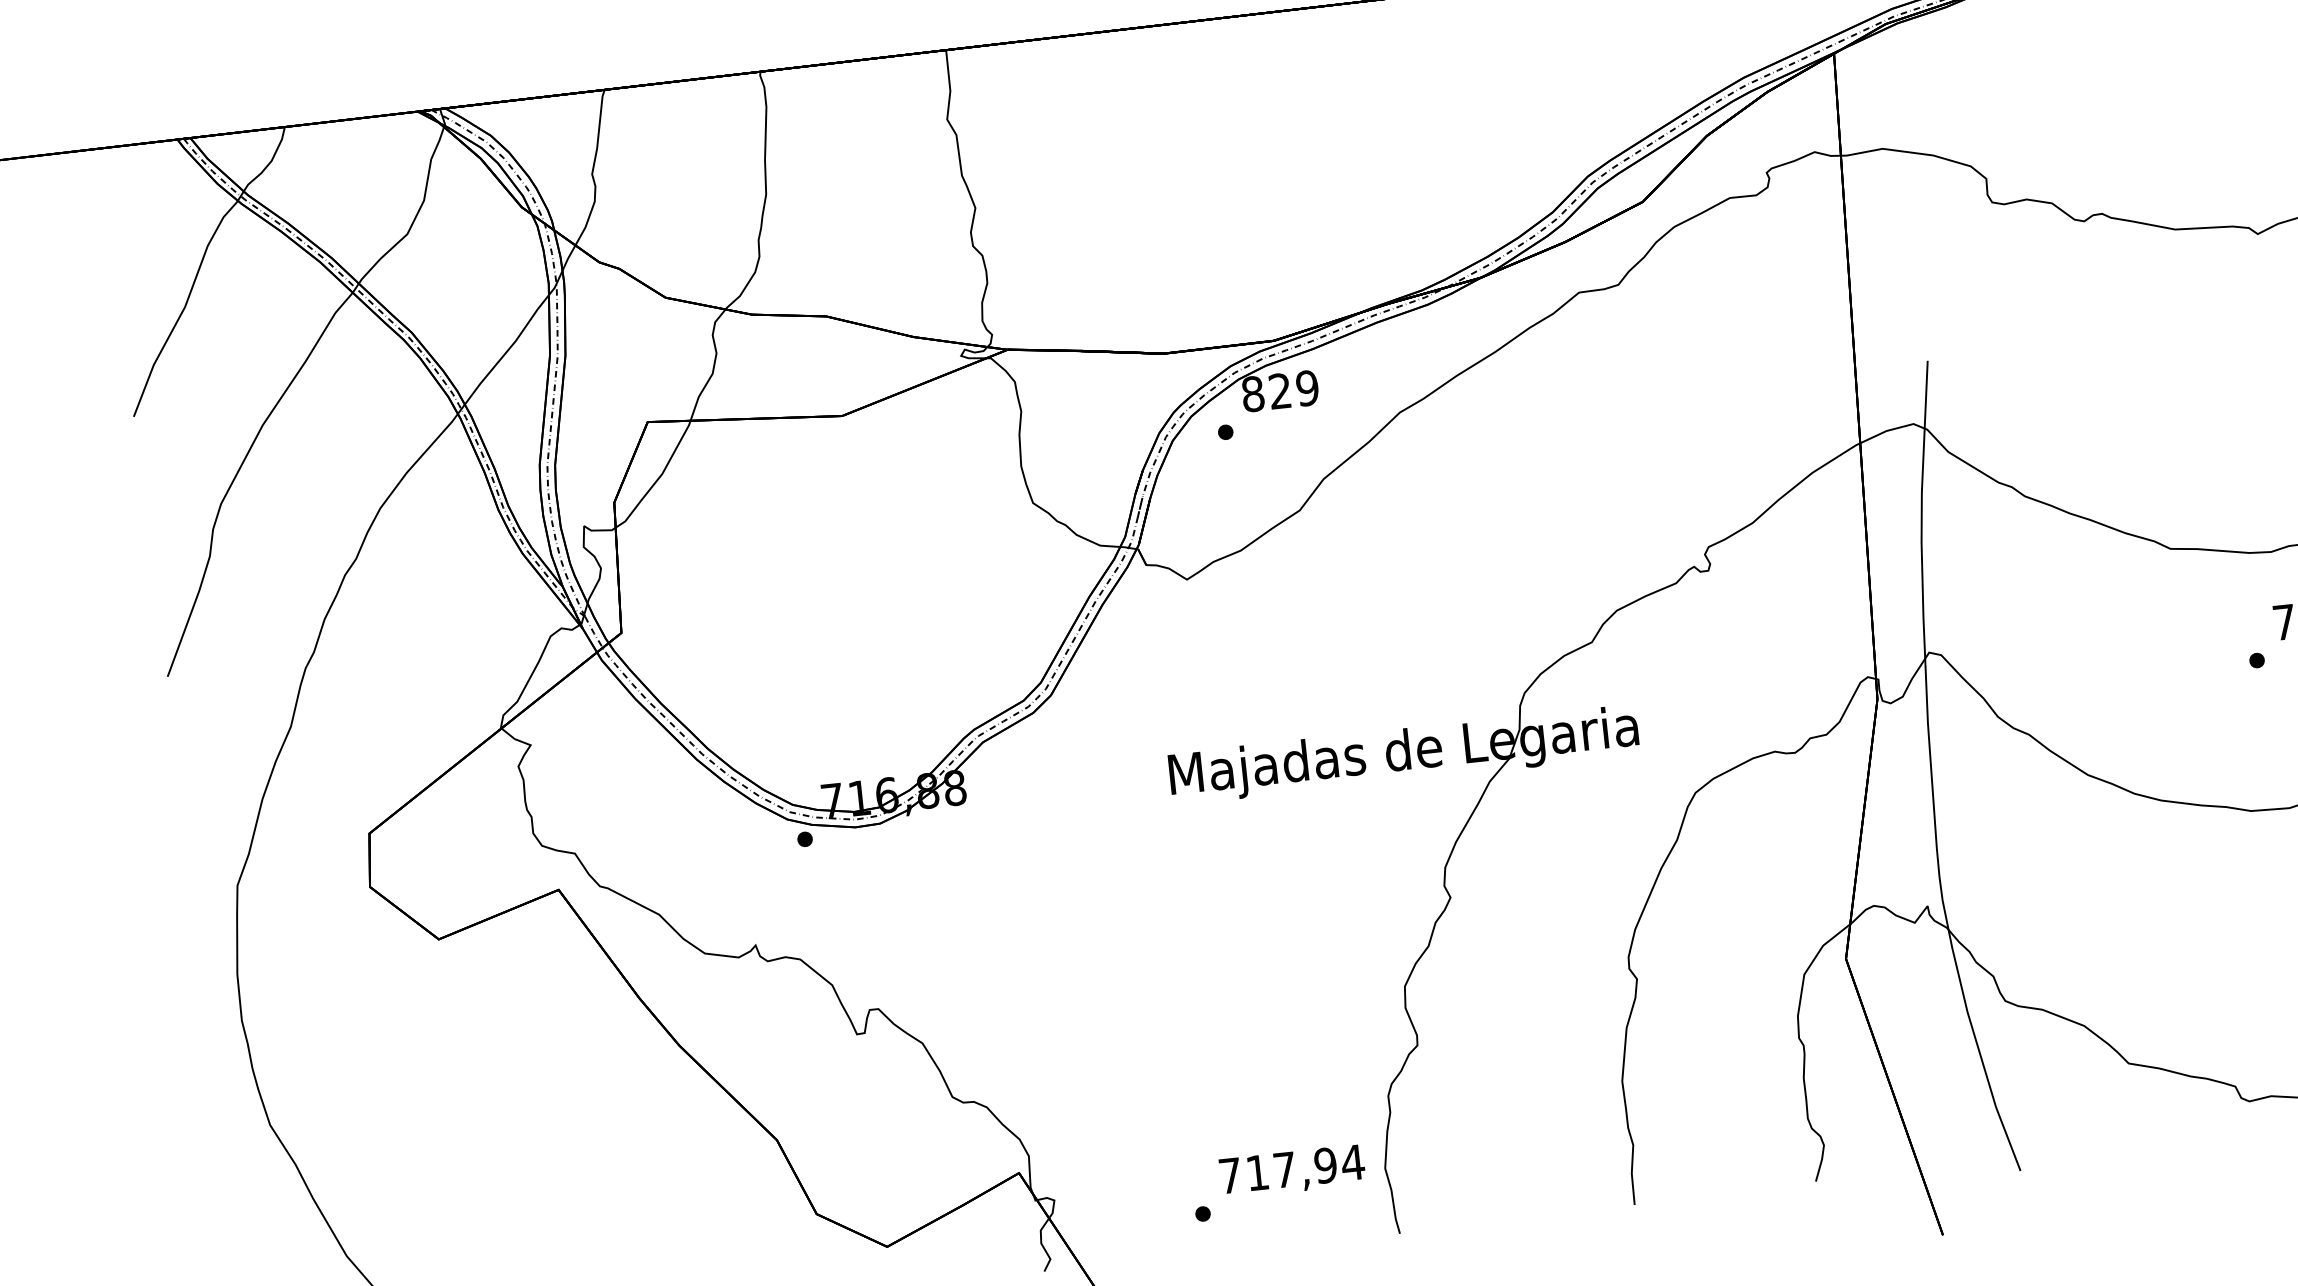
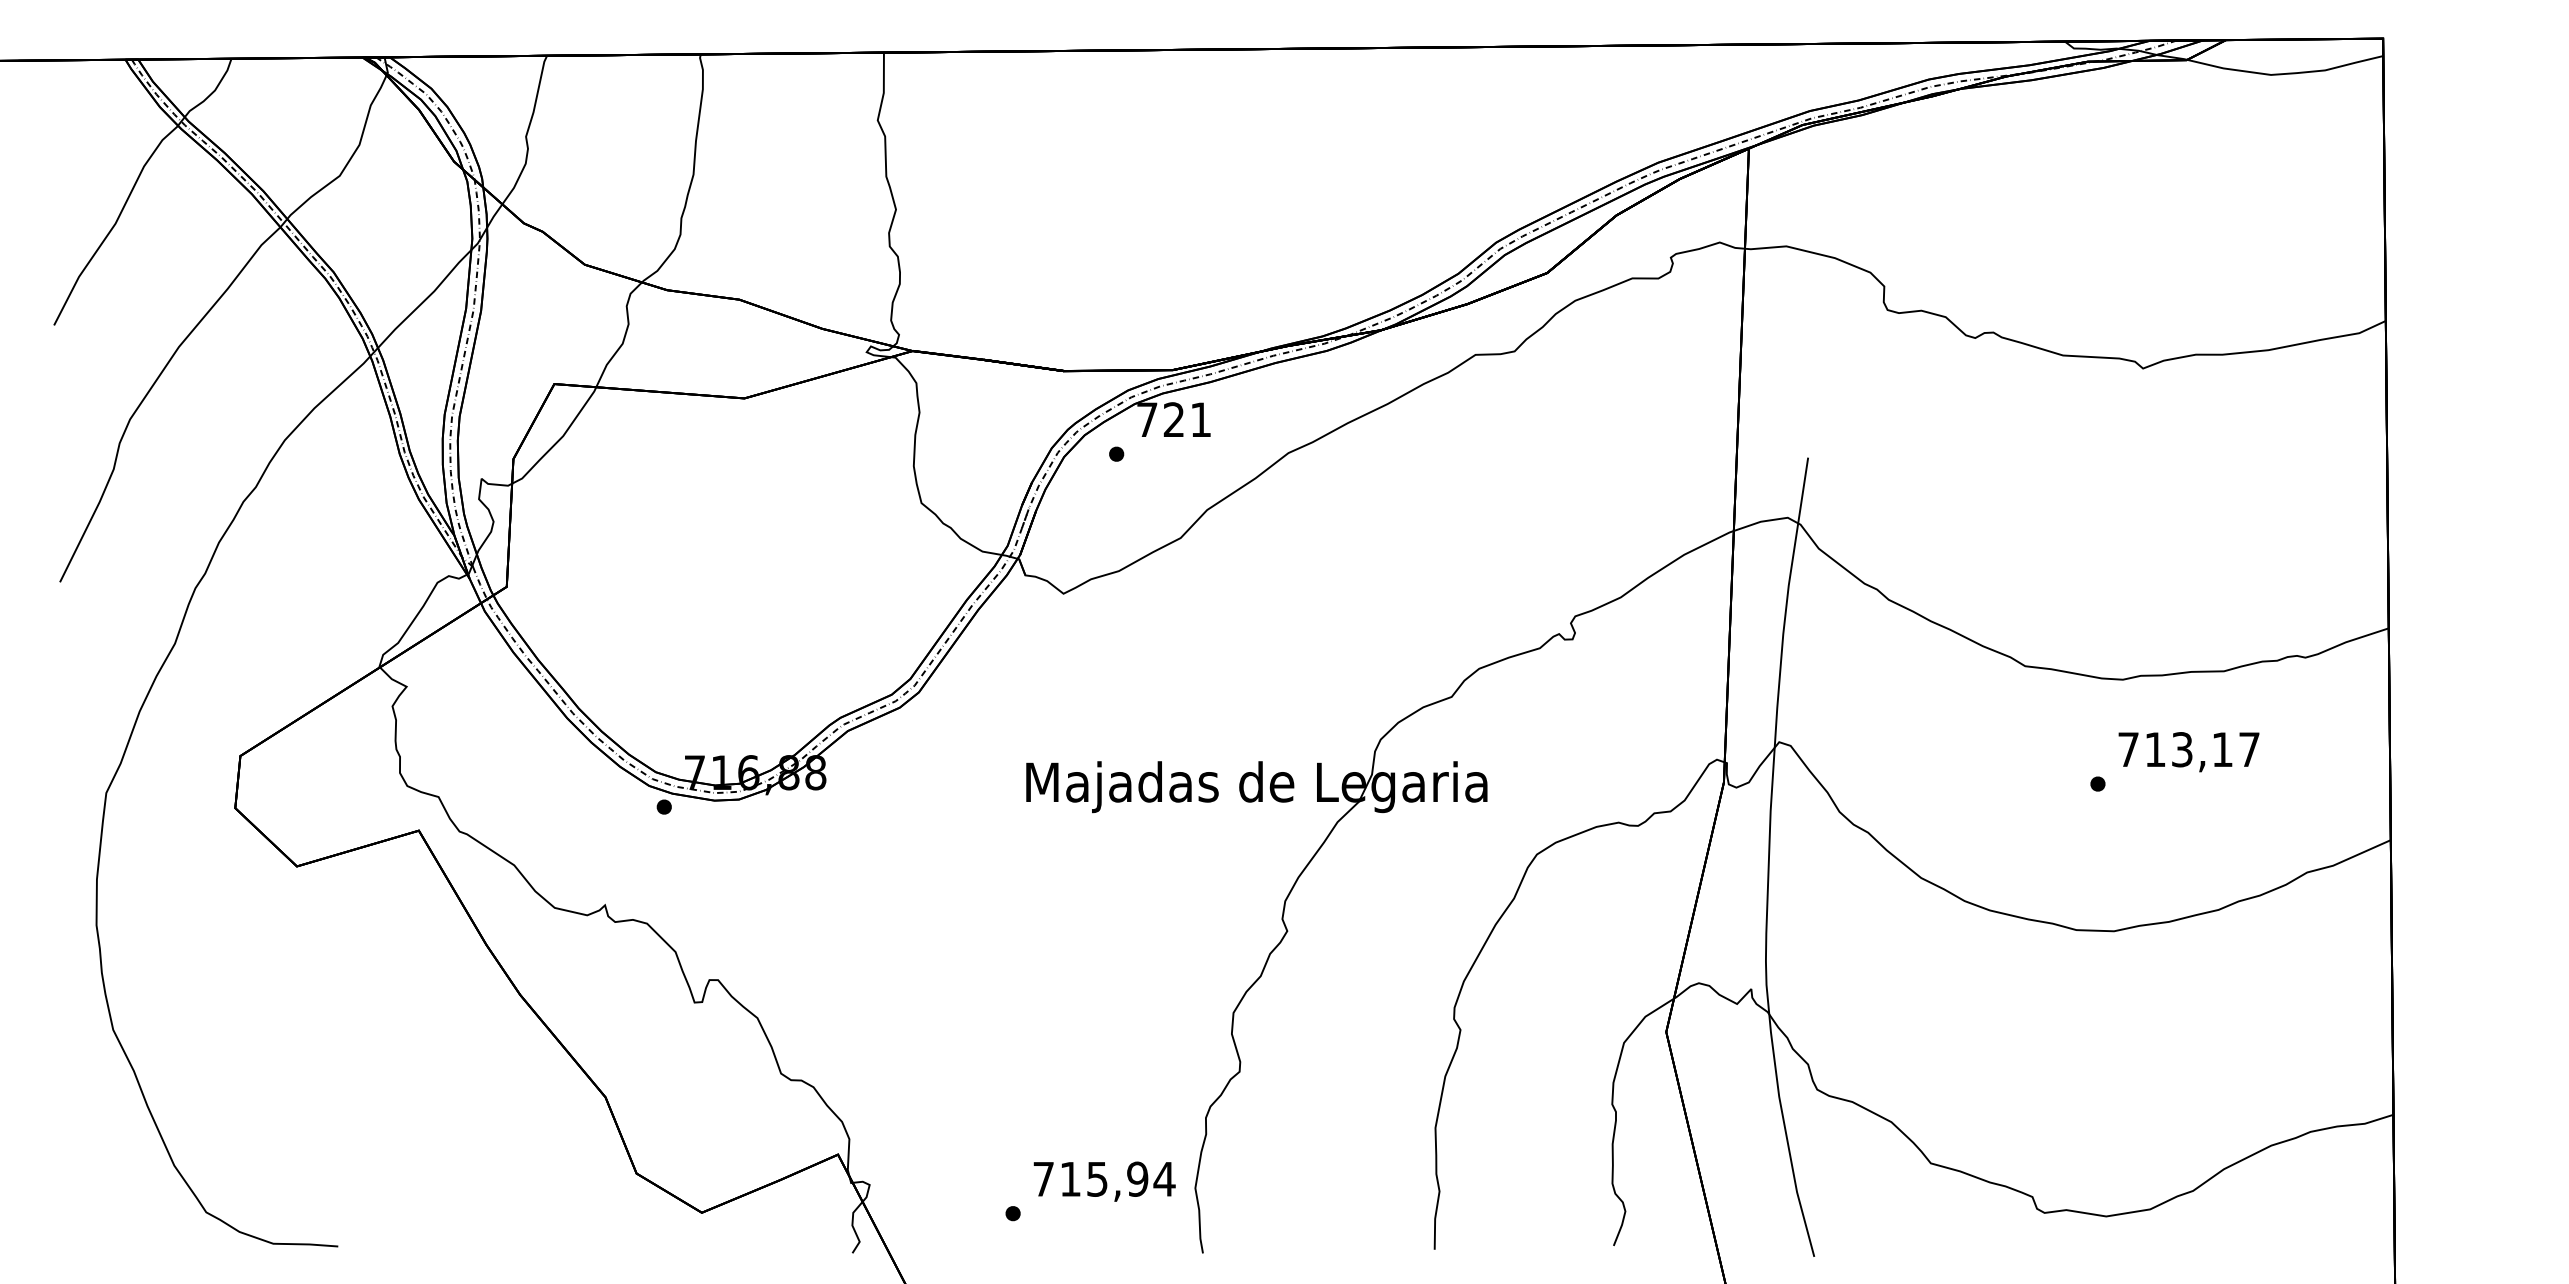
text: (1279, 390) -> (1173, 419), 829 -> 721
text: (1284, 1170) -> (1097, 1179), 717,94 -> 715,94

